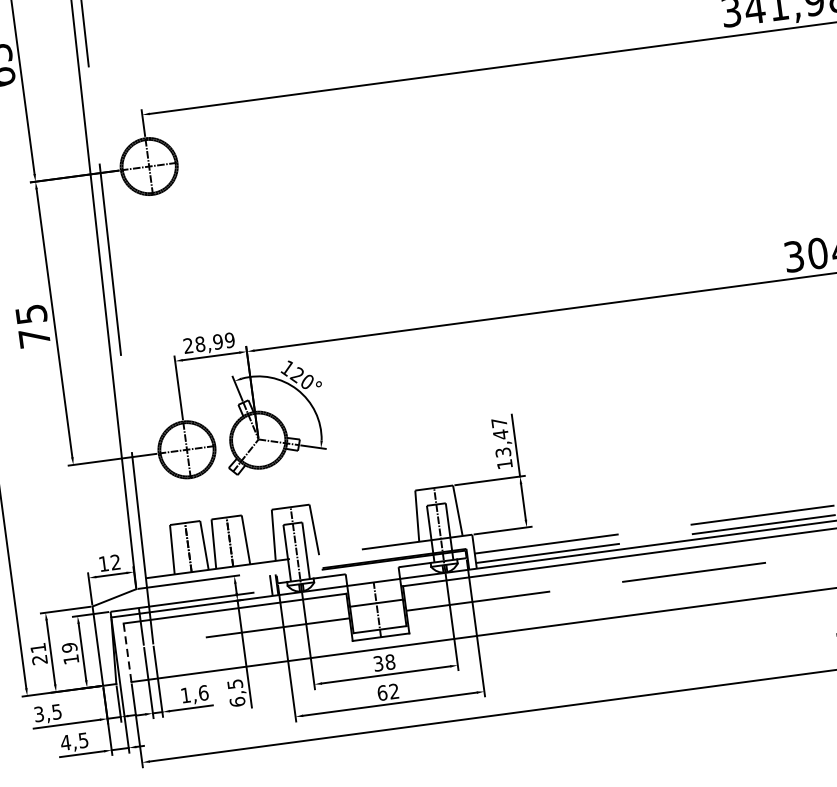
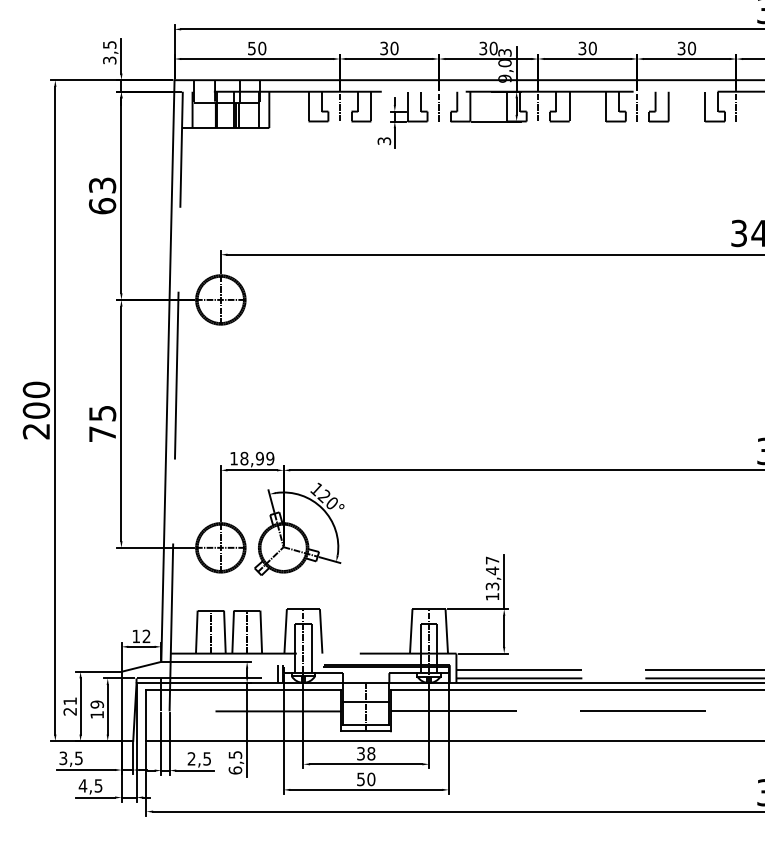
text: (187, 345) -> (233, 458), 28,99 -> 18,99
line: (127, 652) -> (146, 715), dashed -> solid
text: (388, 692) -> (366, 779), 62 -> 50
text: (194, 693) -> (199, 758), 1,6 -> 2,5

